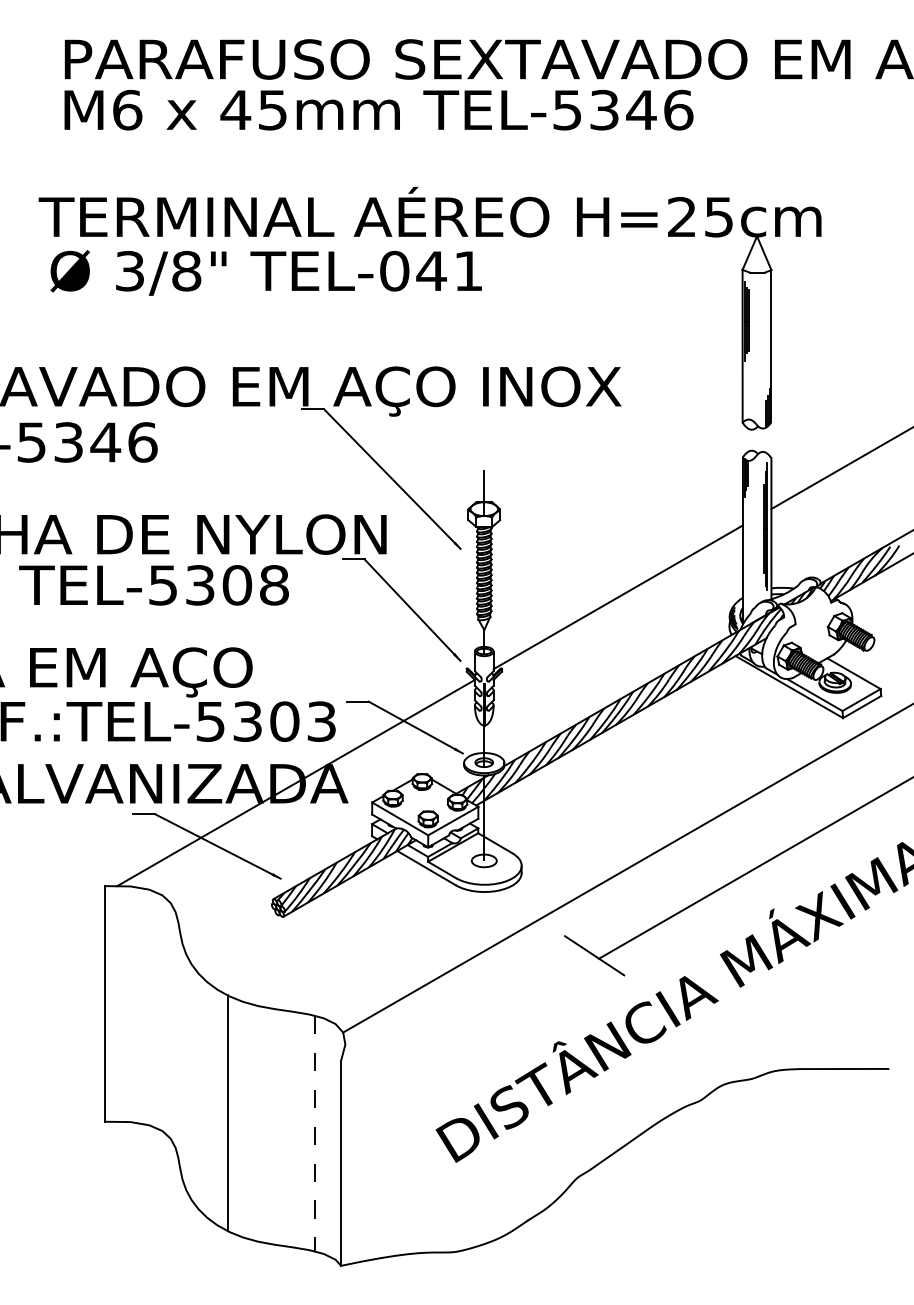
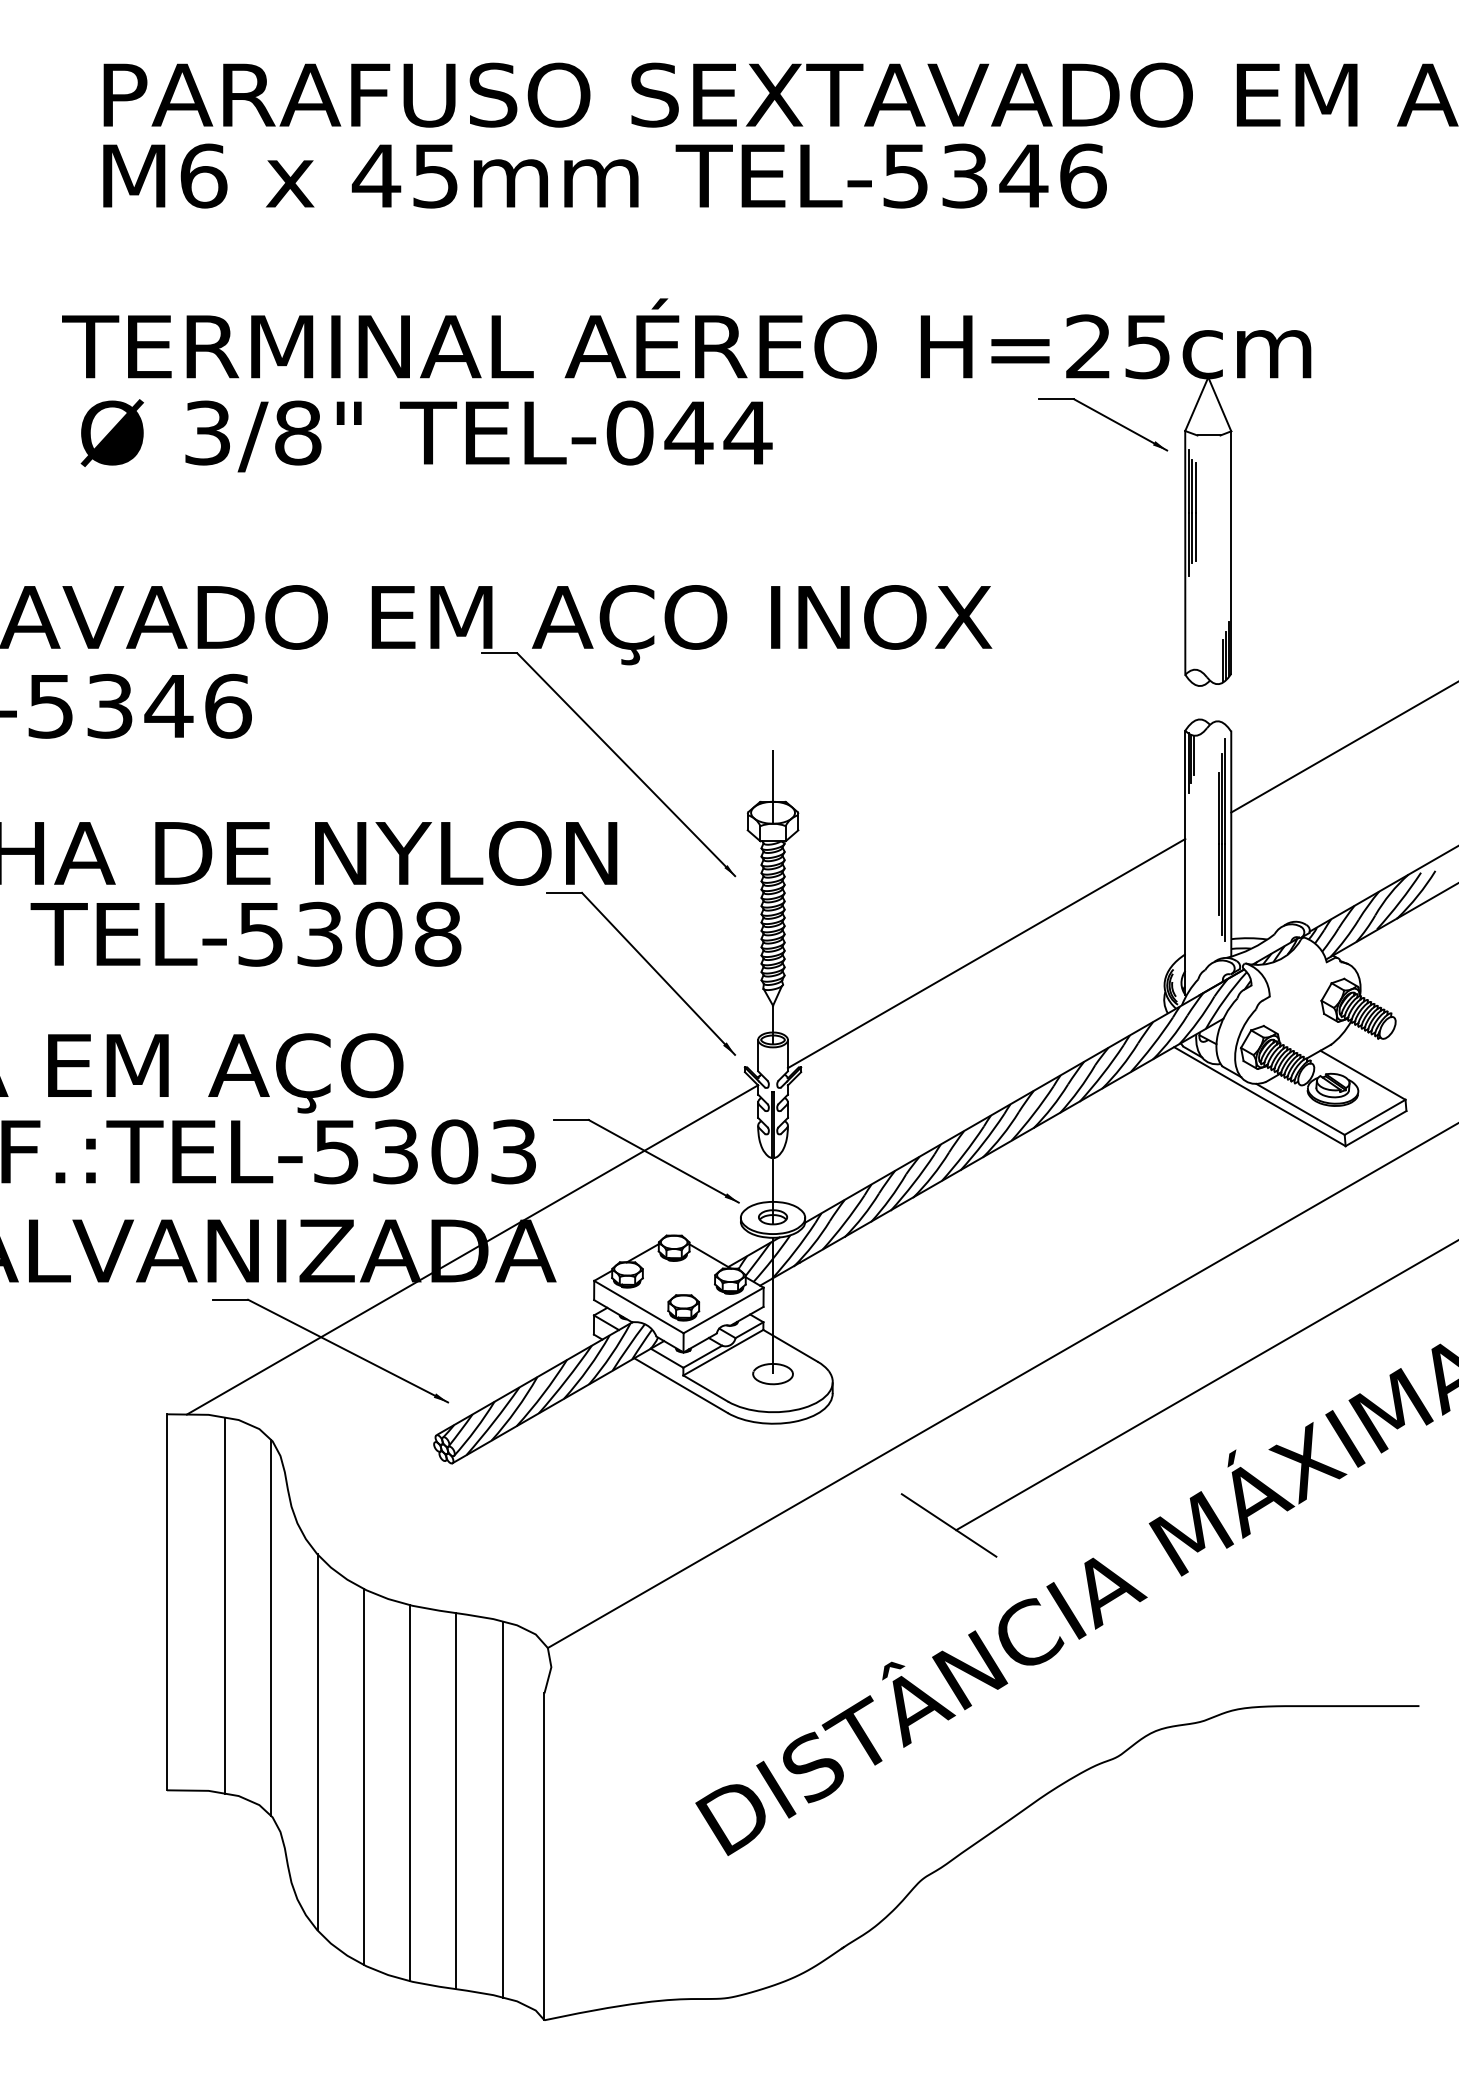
part: (691, 266) -> (1103, 425), added
text: (468, 270) -> (747, 431), TEL-041 -> TEL-044
line: (140, 1005) -> (224, 1604), added
line: (169, 1019) -> (270, 1627), added
line: (198, 1091) -> (316, 1742), added
line: (256, 1123) -> (409, 1793), added
line: (285, 1128) -> (455, 1801), added
line: (314, 1133) -> (502, 1809), dashed -> solid

